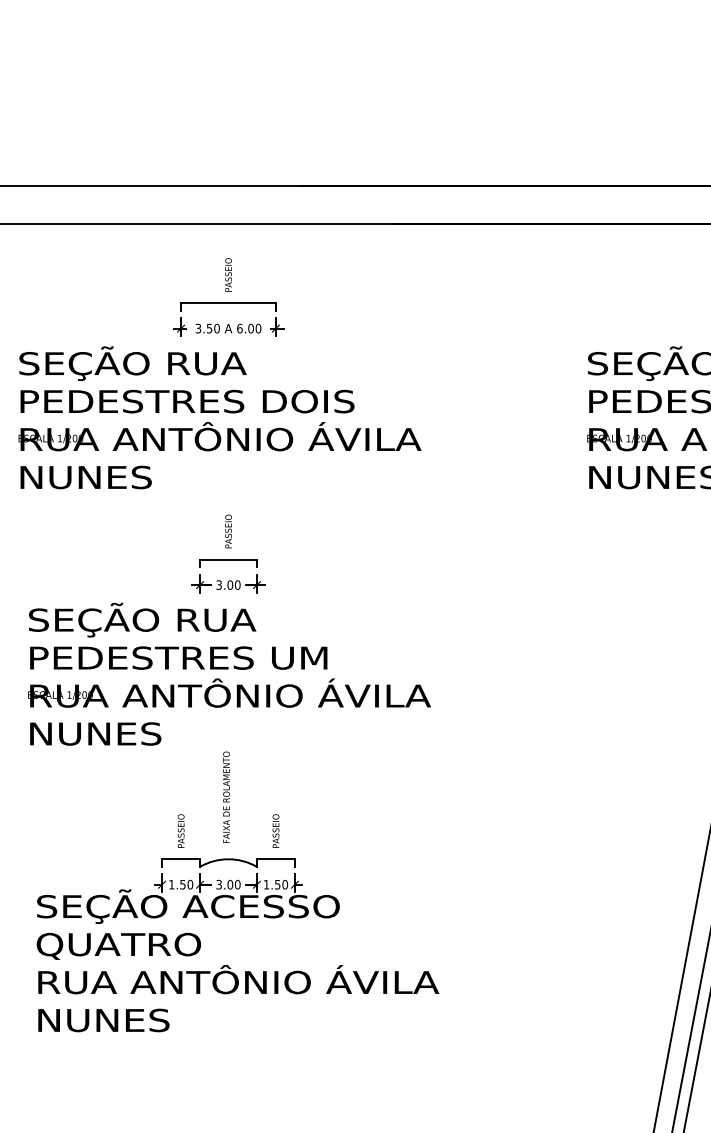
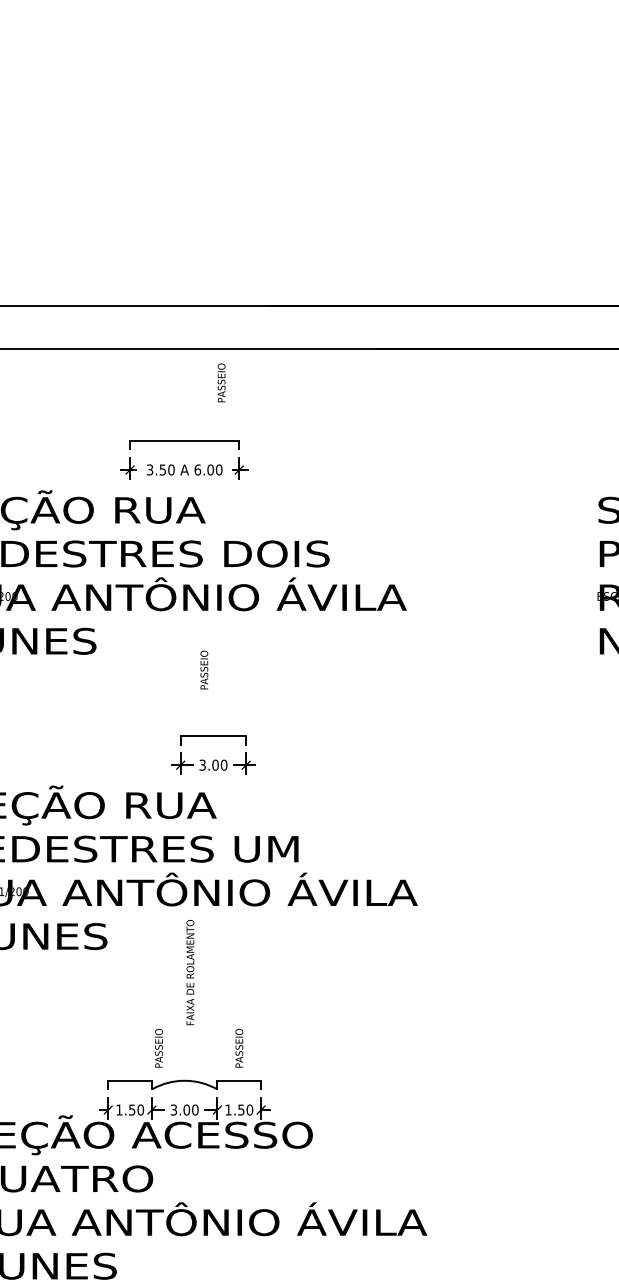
text: (228, 274) -> (221, 382), moved
text: (228, 531) -> (204, 670), moved
part: (228, 576) -> (213, 755), moved
text: (226, 796) -> (190, 971), moved
text: (180, 830) -> (158, 1047), moved

